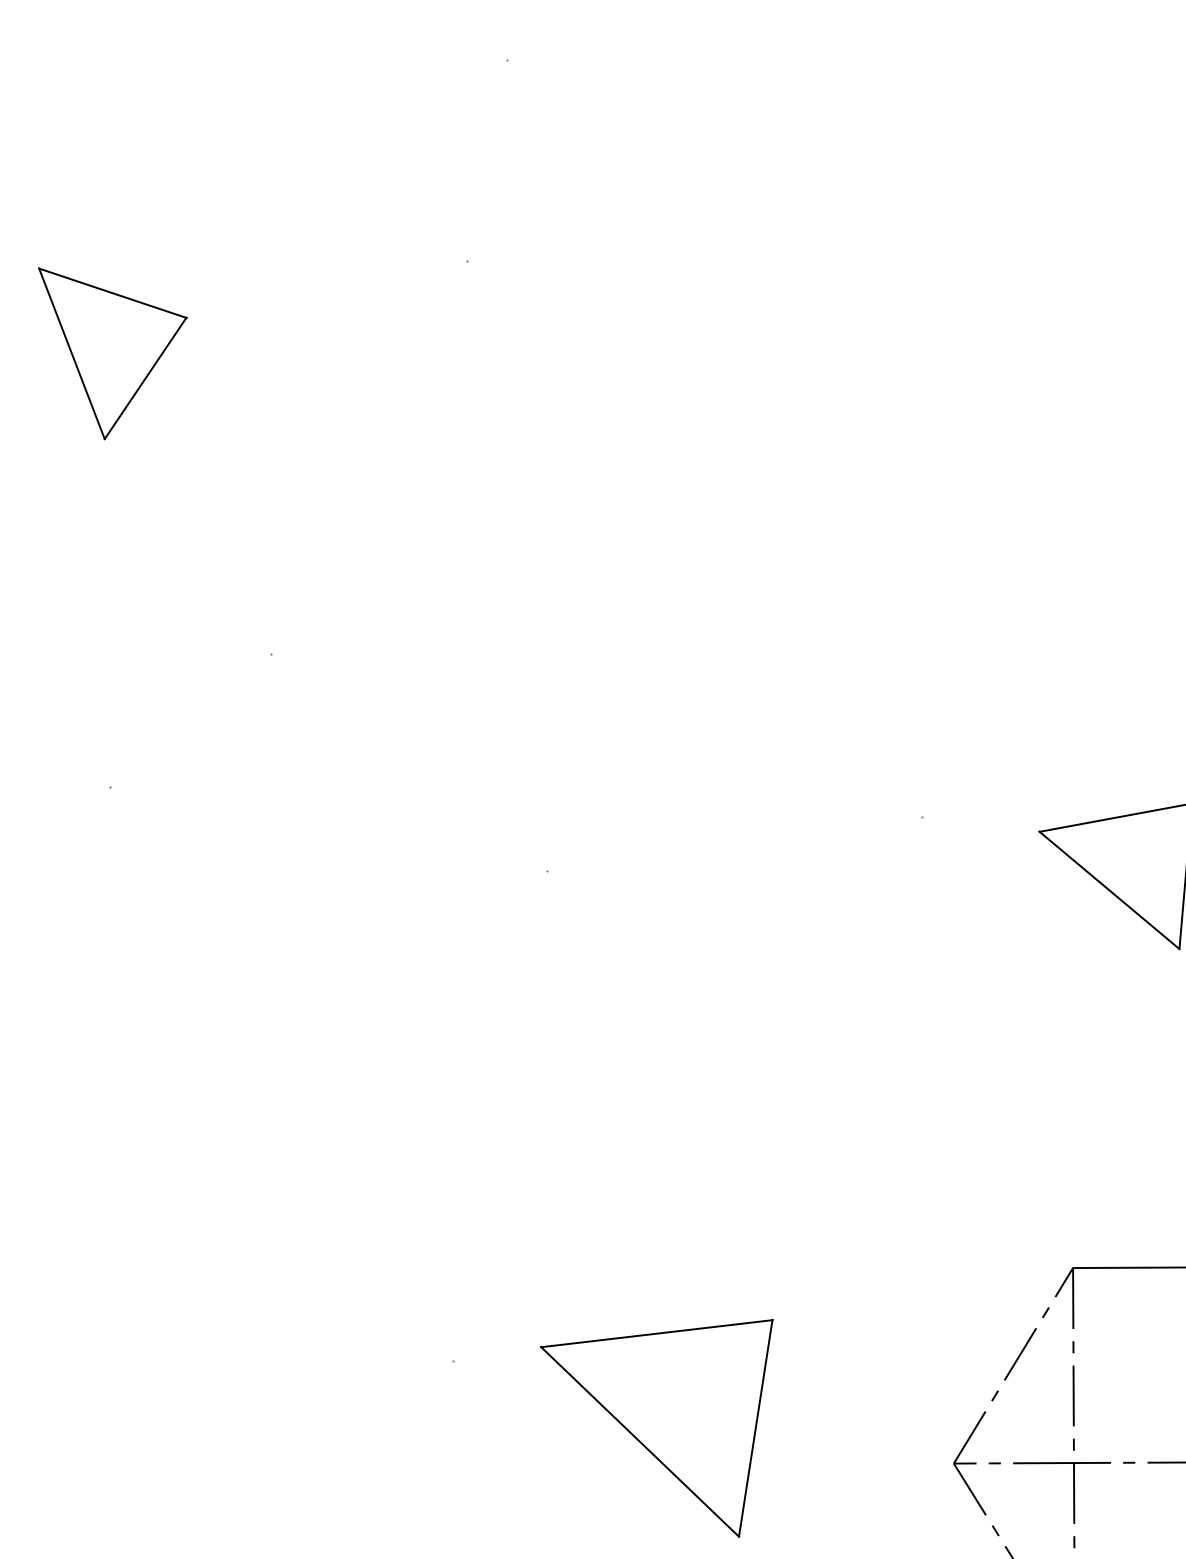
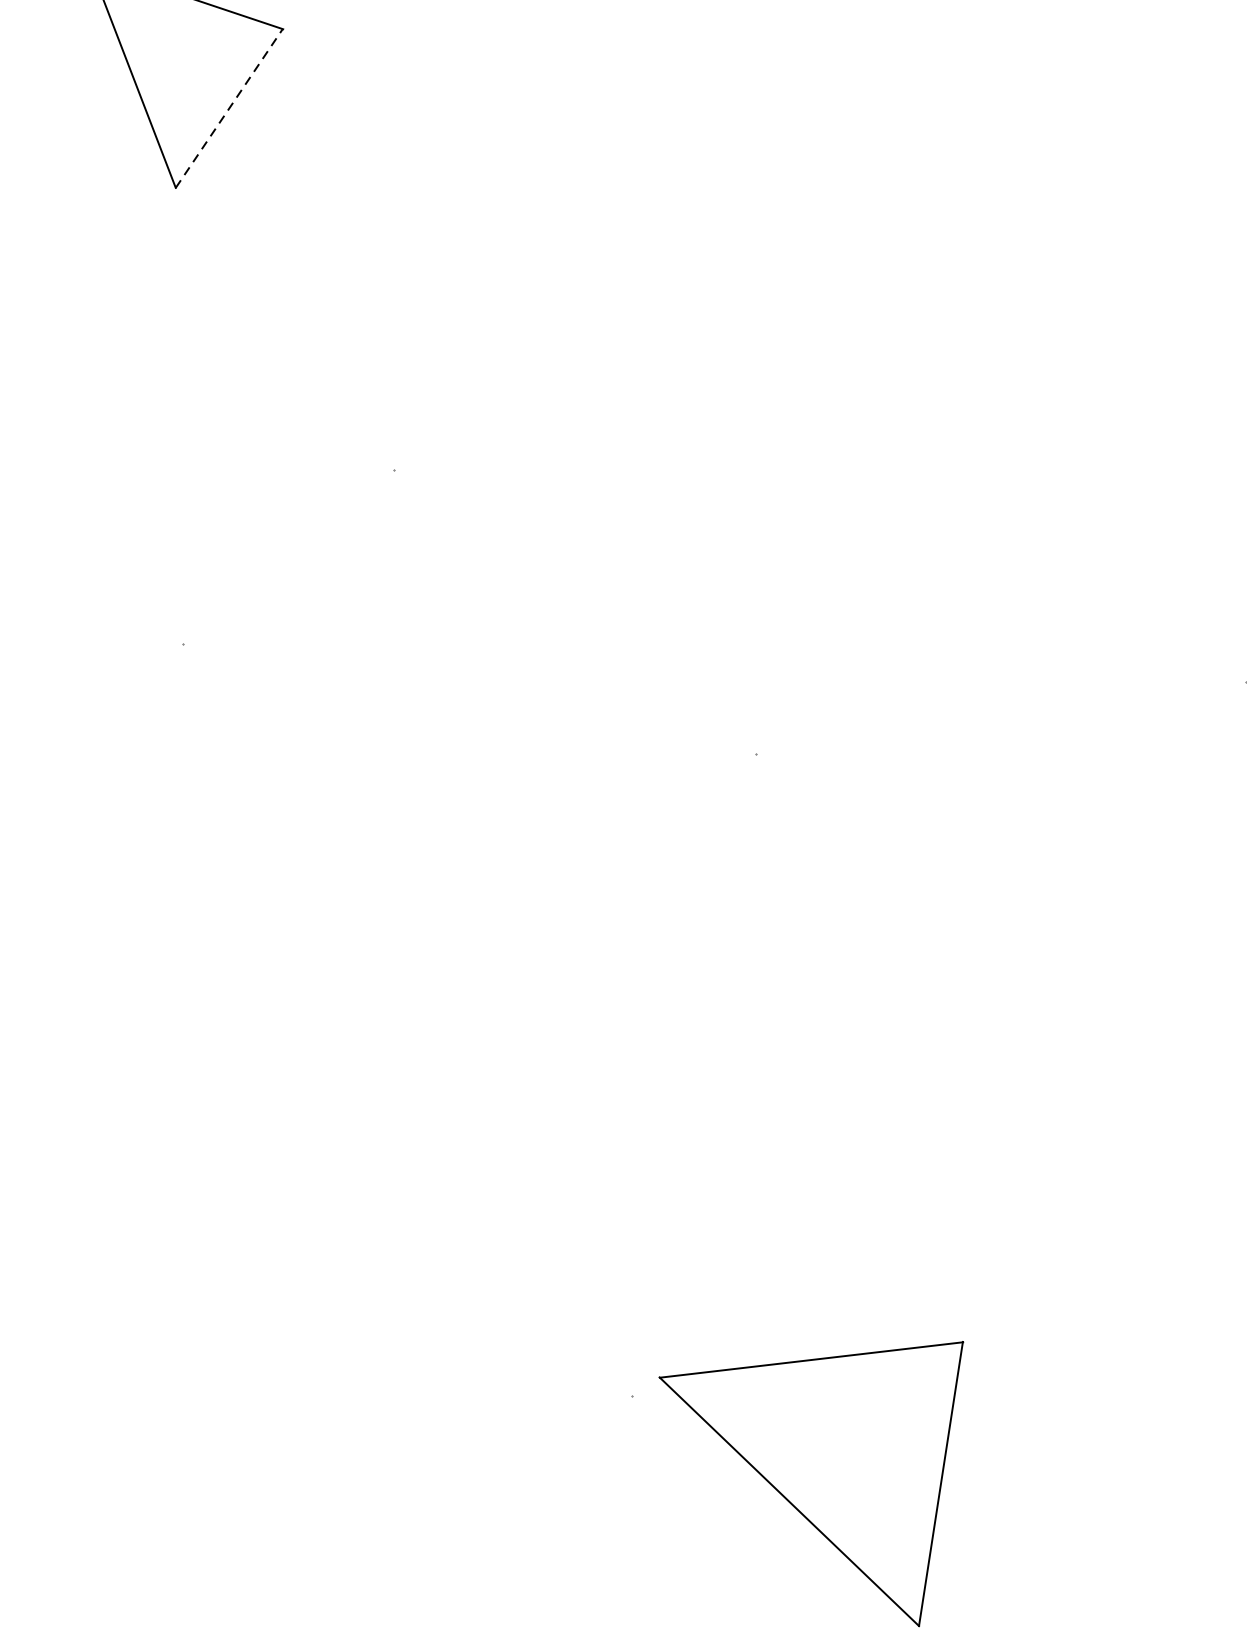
line: (145, 378) -> (229, 108), solid -> dashed
part: (656, 1428) -> (810, 1484), moved

